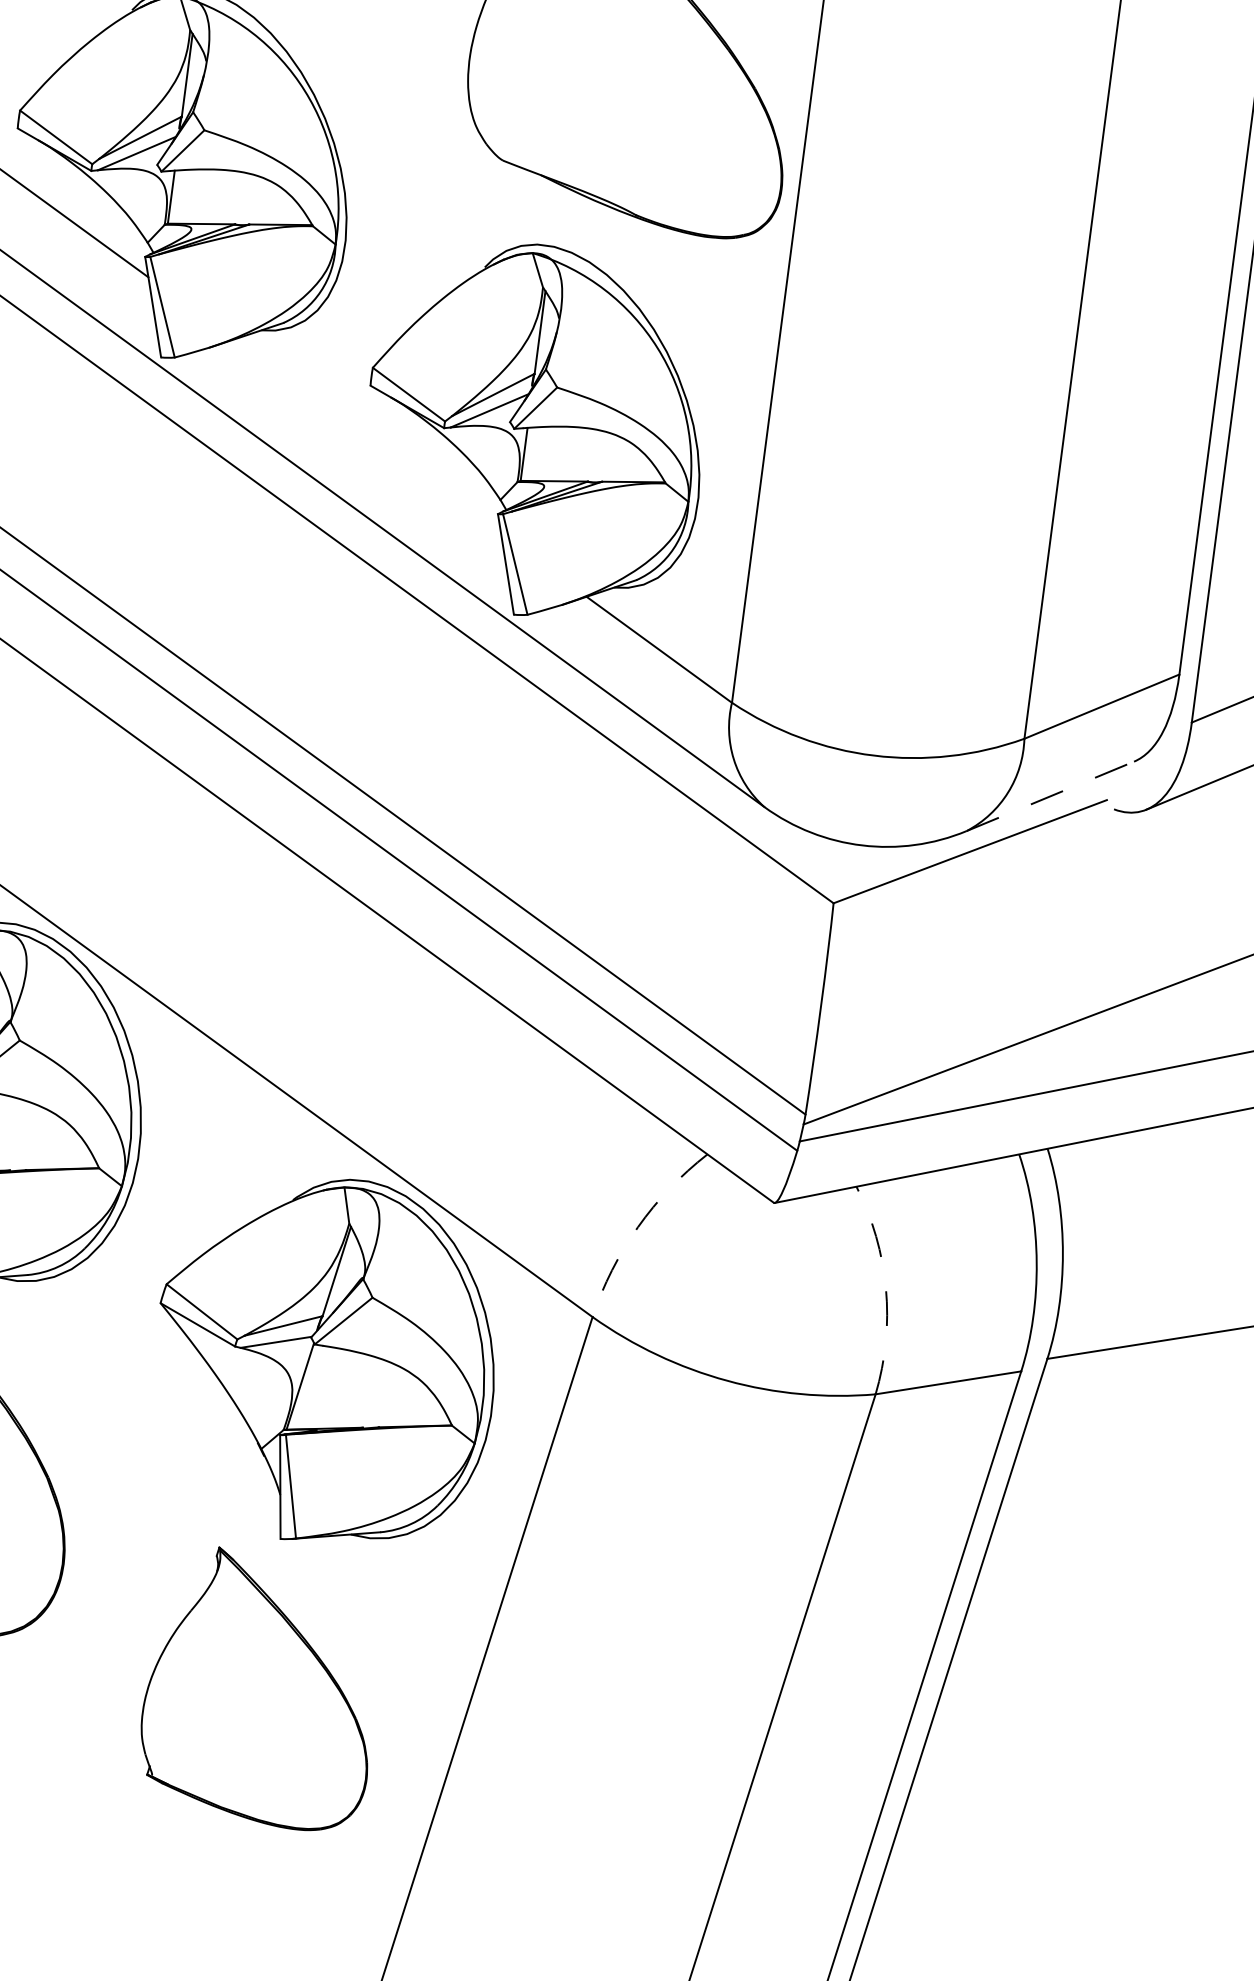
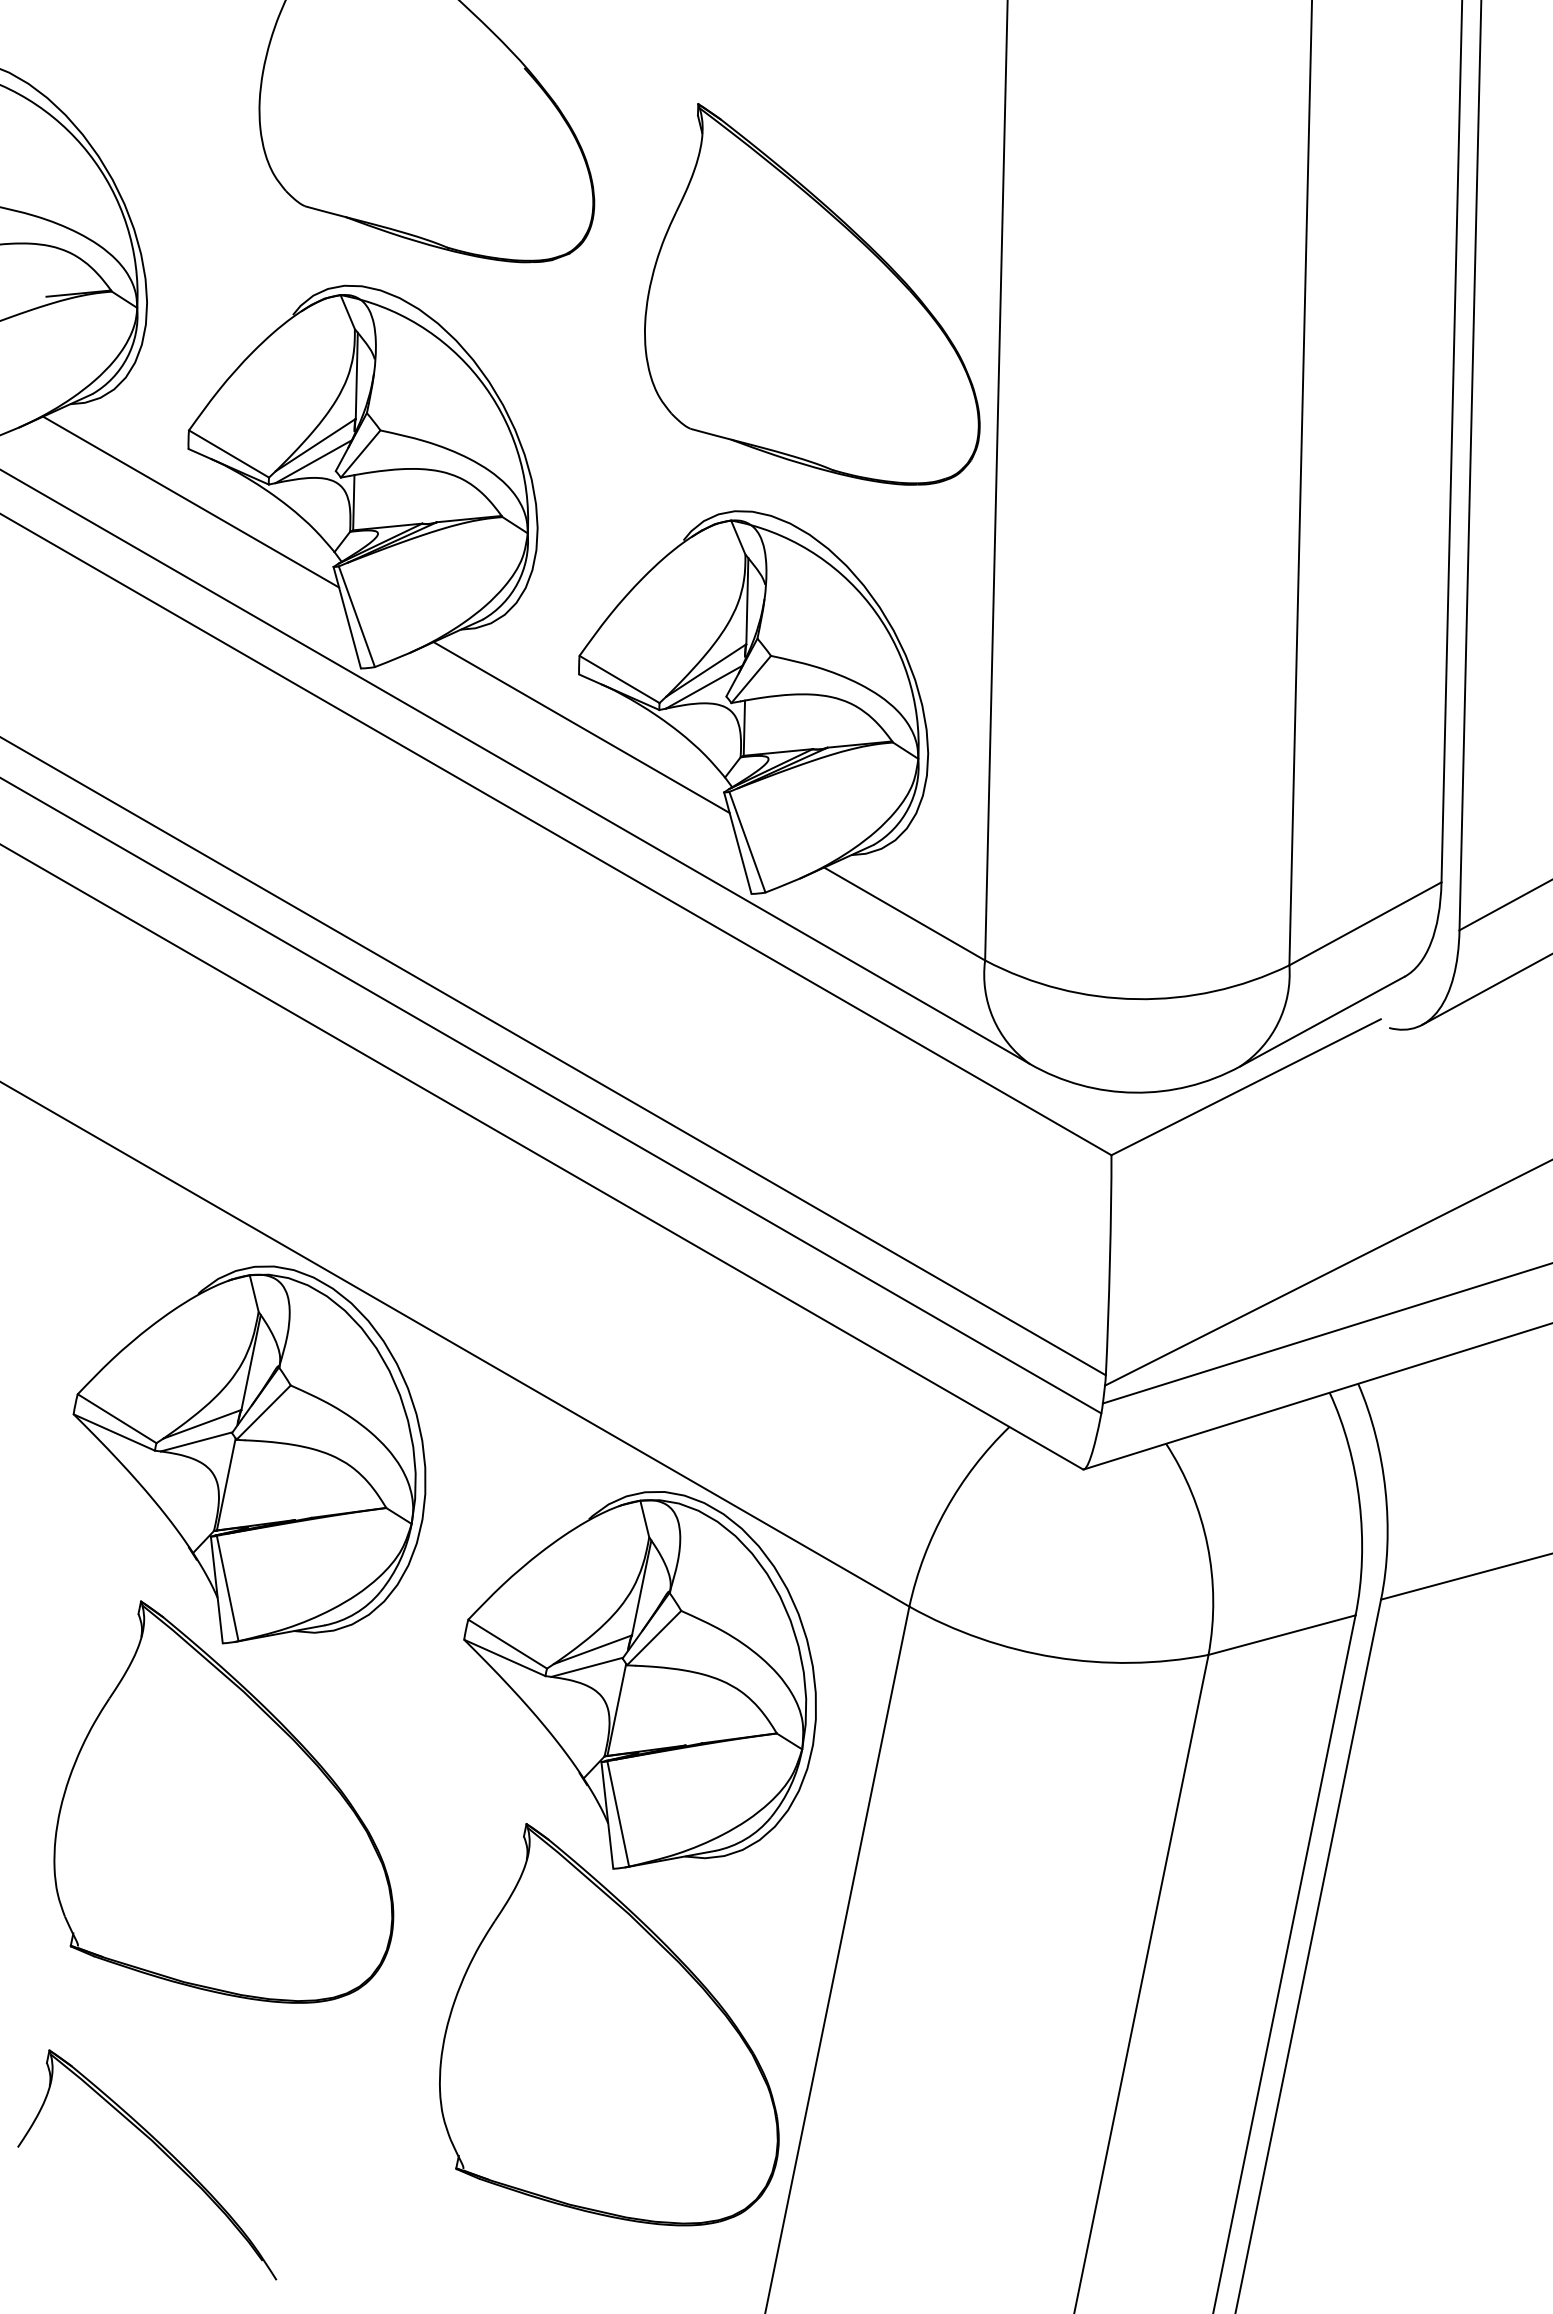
line: (367, 436) -> (581, 727), added
line: (1050, 796) -> (1322, 1021), dashed -> solid
arc: (638, 1227) -> (946, 1509), dashed -> solid
arc: (885, 1288) -> (1207, 1545), dashed -> solid
part: (260, 1688) -> (609, 2024), size x1.43

